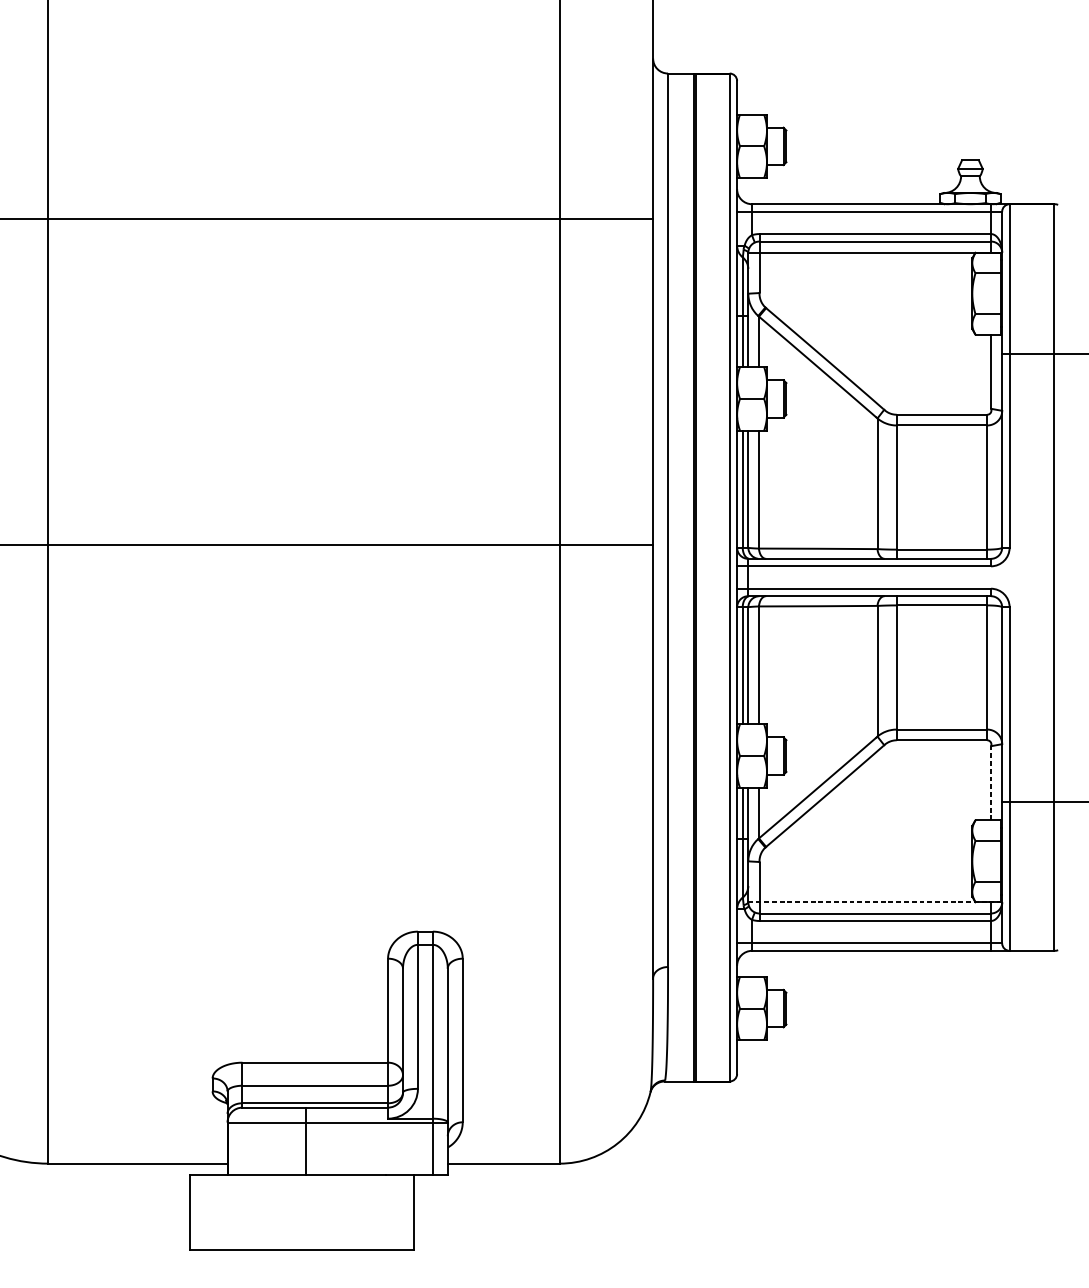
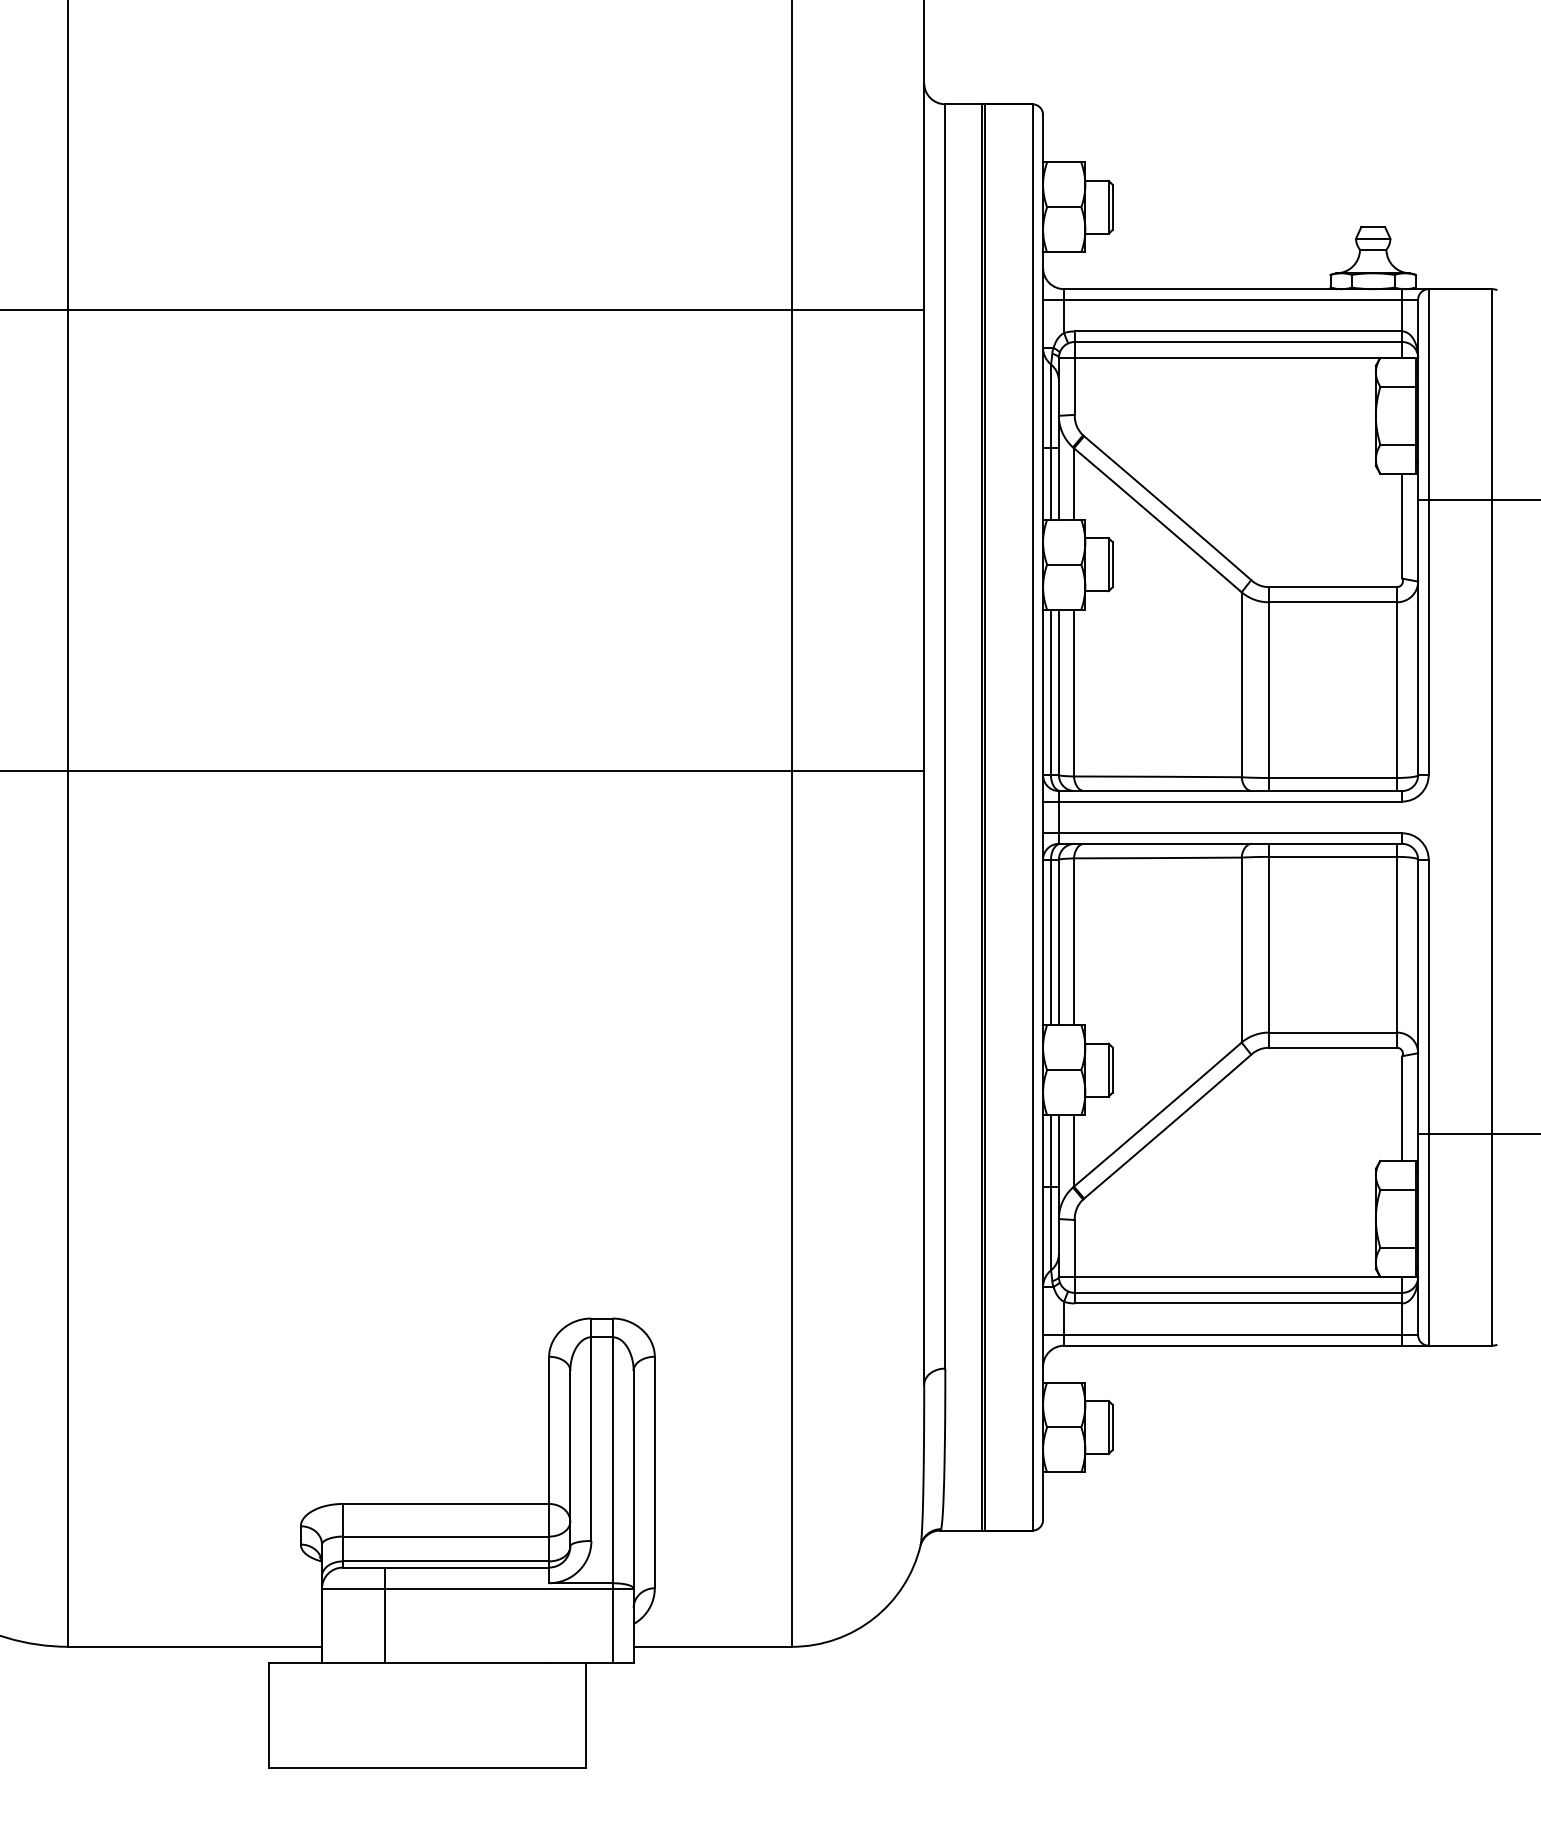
line: (991, 783) -> (1402, 1109), dashed -> solid
line: (875, 902) -> (1238, 1277), dashed -> solid
line: (305, 1140) -> (385, 1614), moved

